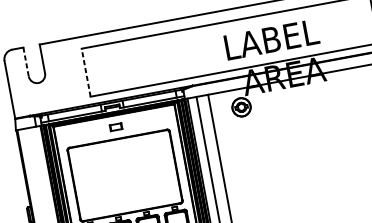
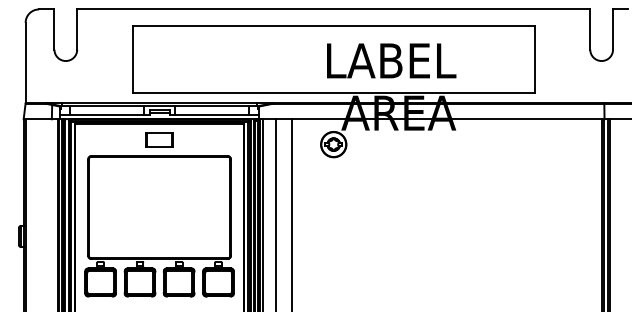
line: (26, 62) -> (54, 30), dashed -> solid
line: (85, 72) -> (132, 58), dashed -> solid
part: (115, 126) -> (159, 139), size x1.67

